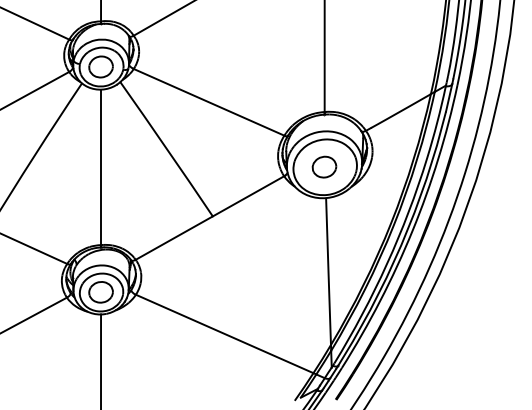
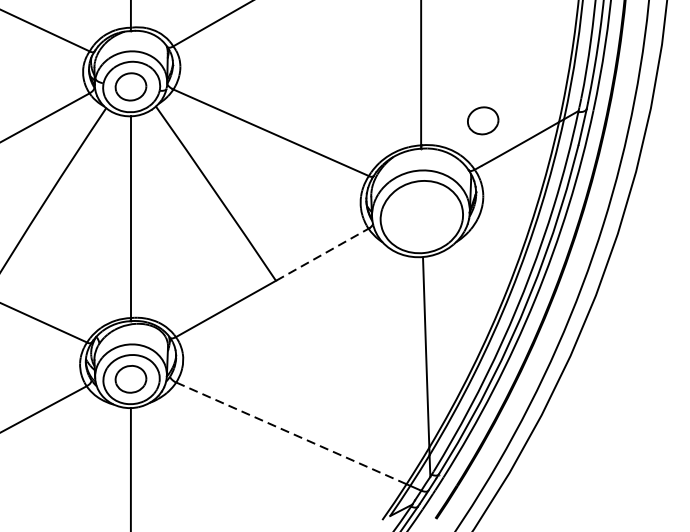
part: (324, 166) -> (483, 120), moved
line: (248, 196) -> (322, 254), solid -> dashed
line: (224, 333) -> (291, 432), solid -> dashed

